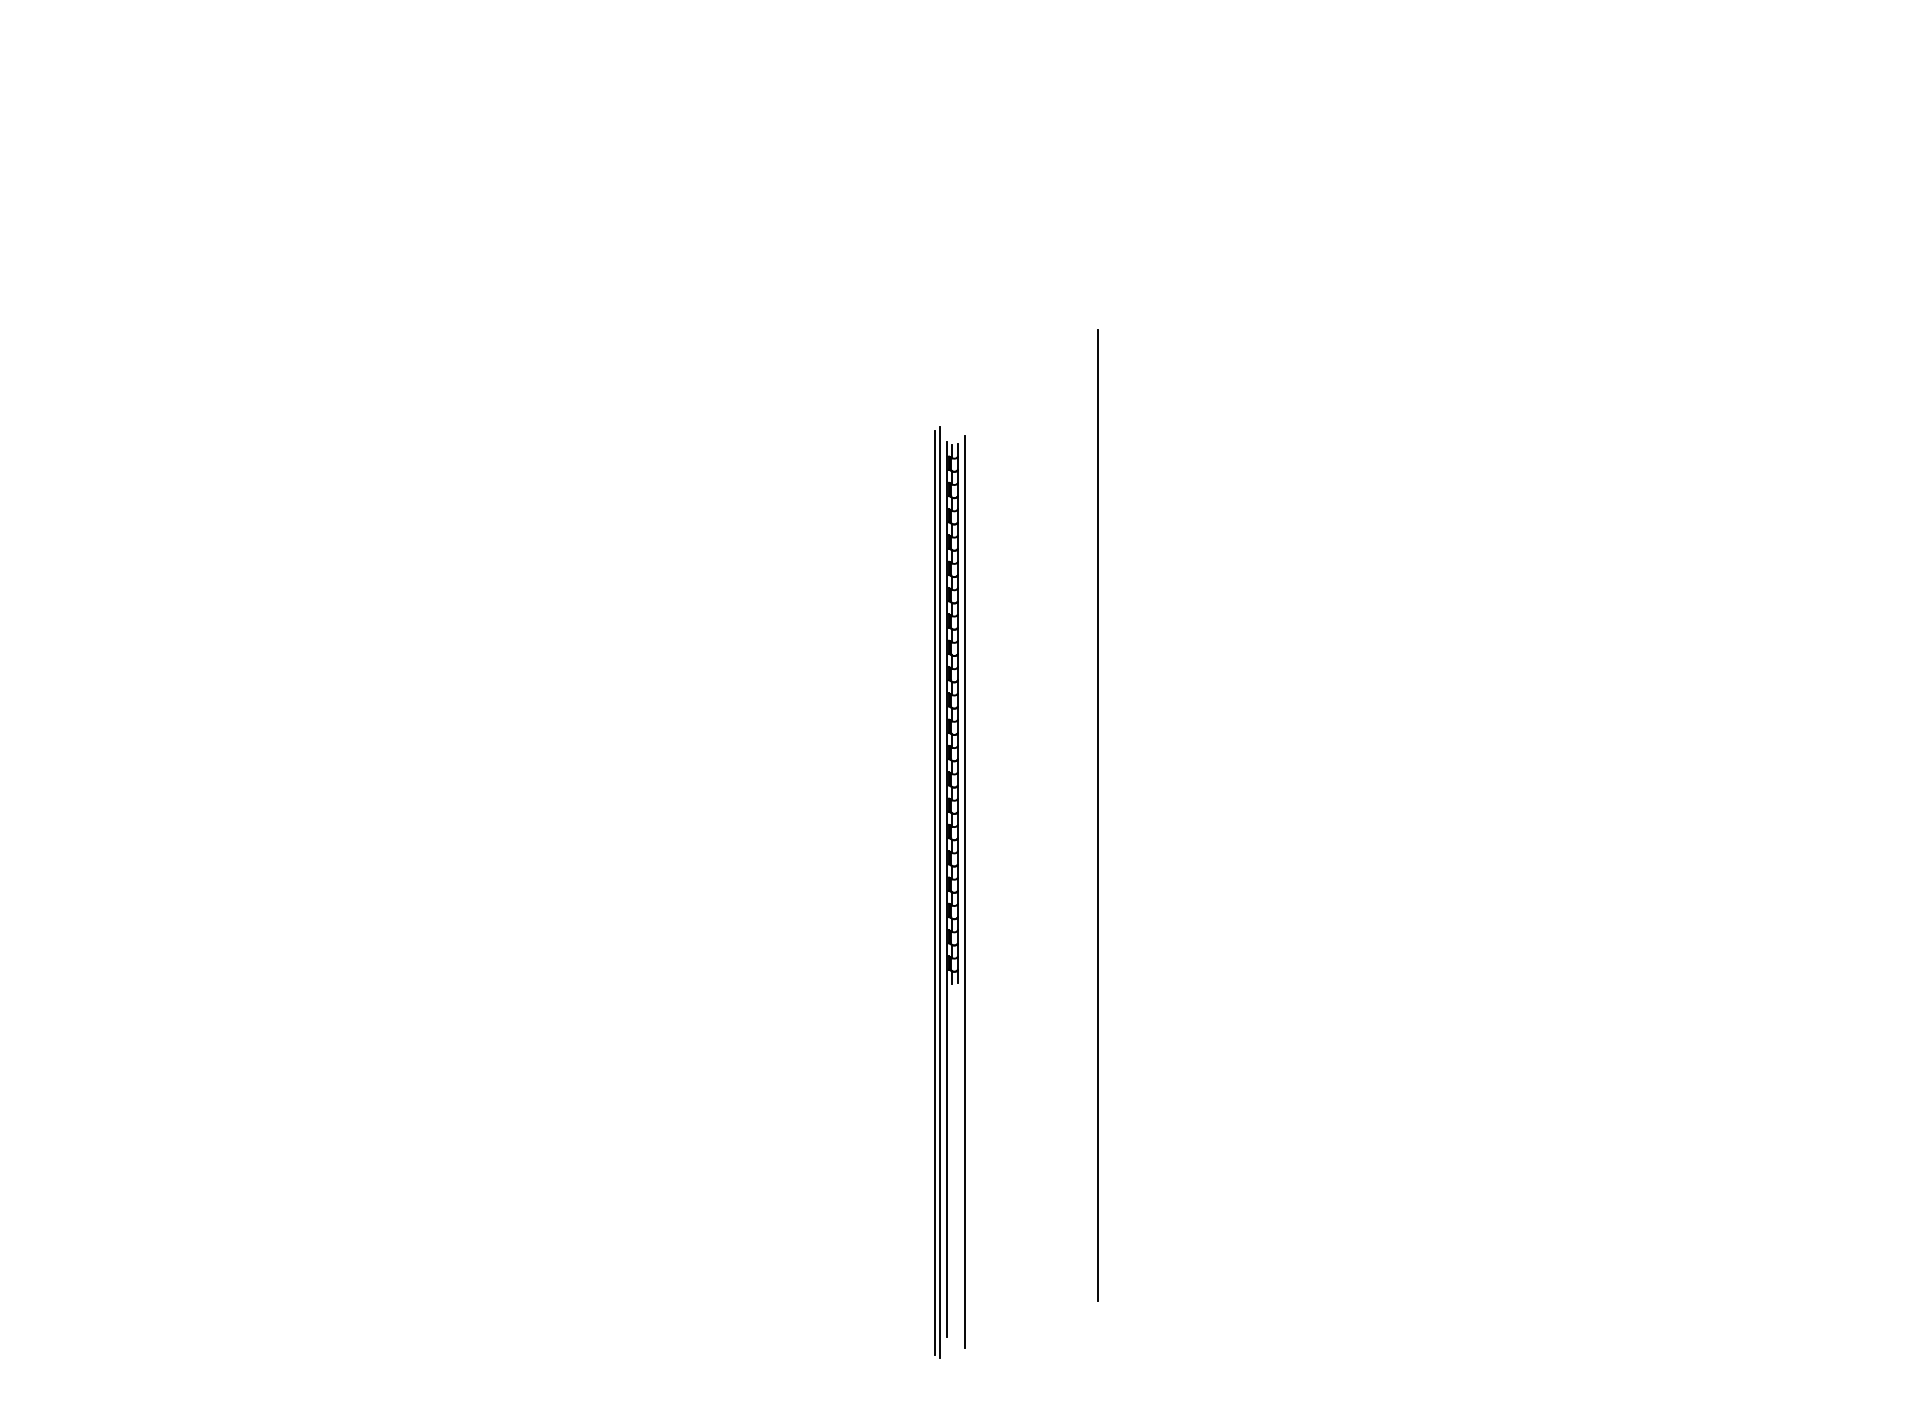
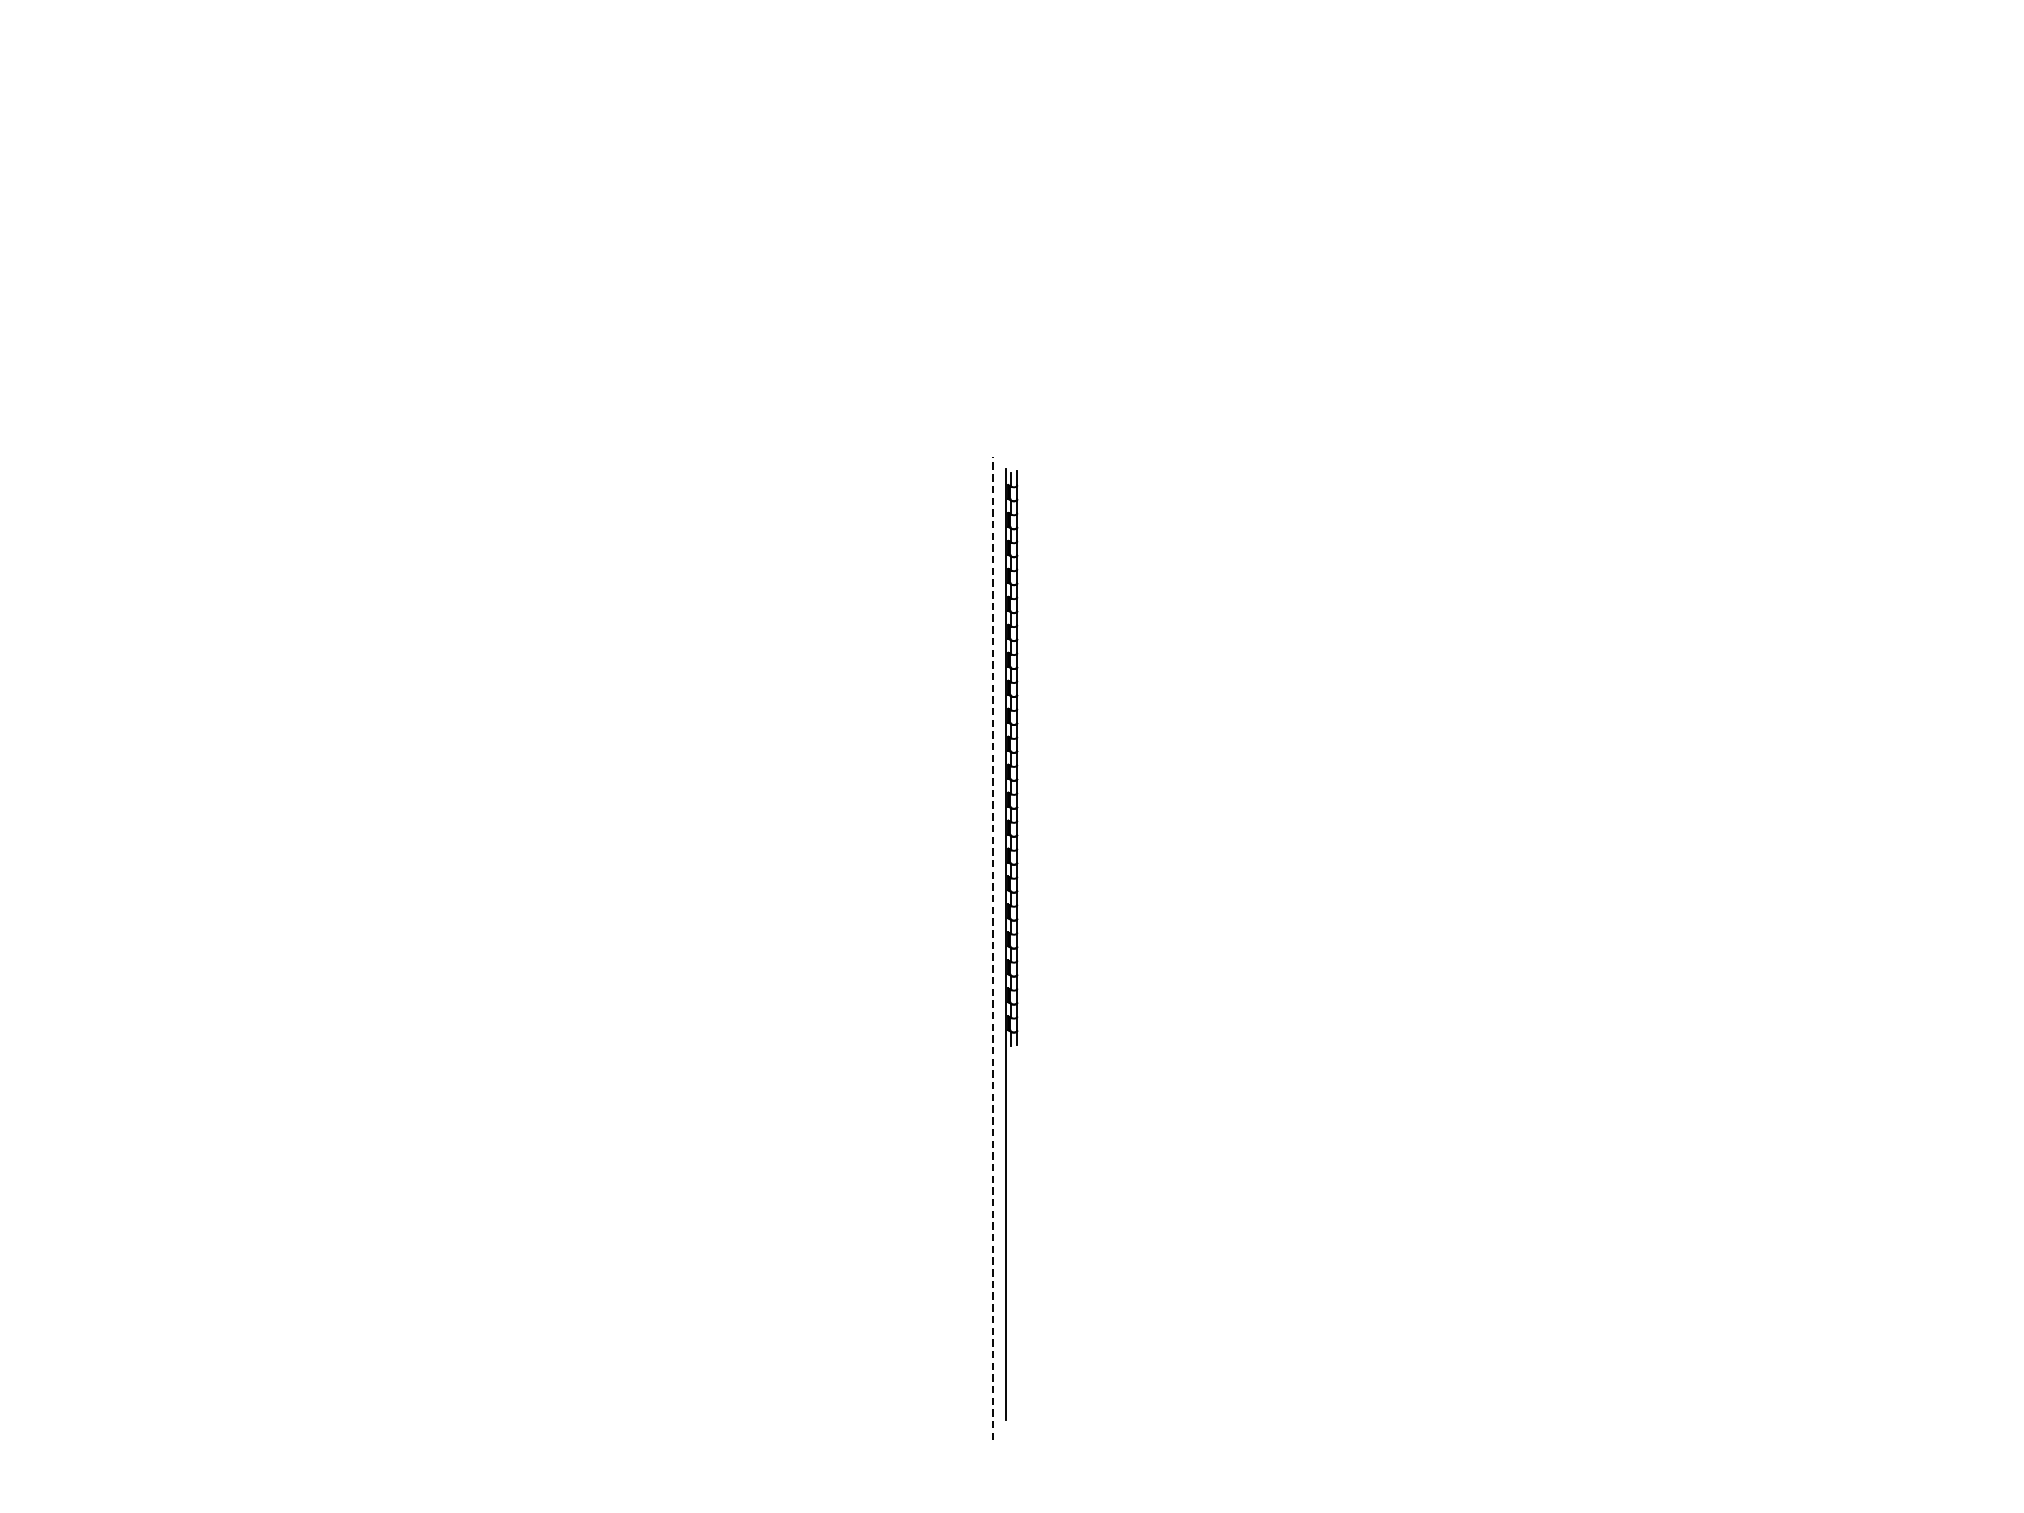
line: (1097, 814) -> (1166, 865), removed
line: (964, 891) -> (1024, 947), removed
line: (934, 892) -> (992, 948), solid -> dashed
line: (940, 892) -> (999, 948), removed

